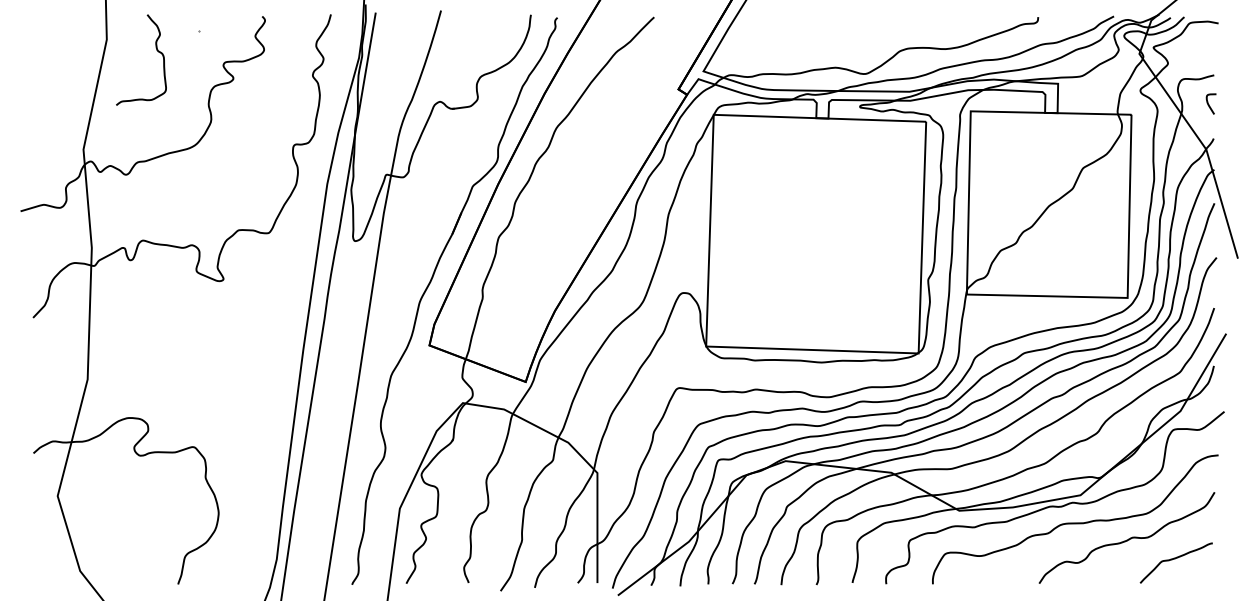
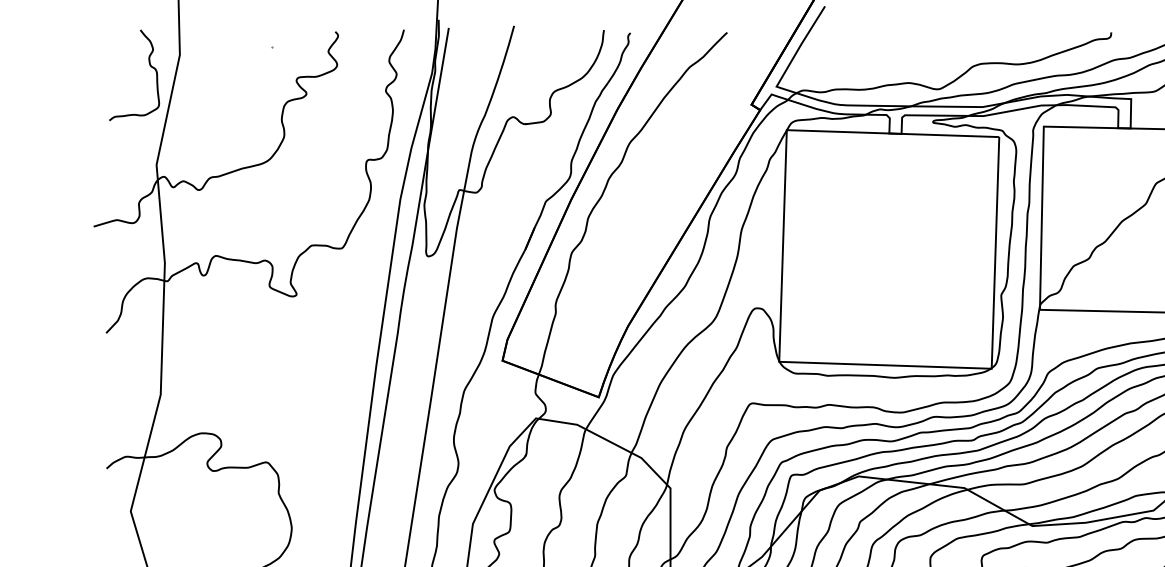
curve: (156, 50) -> (149, 65), moved

